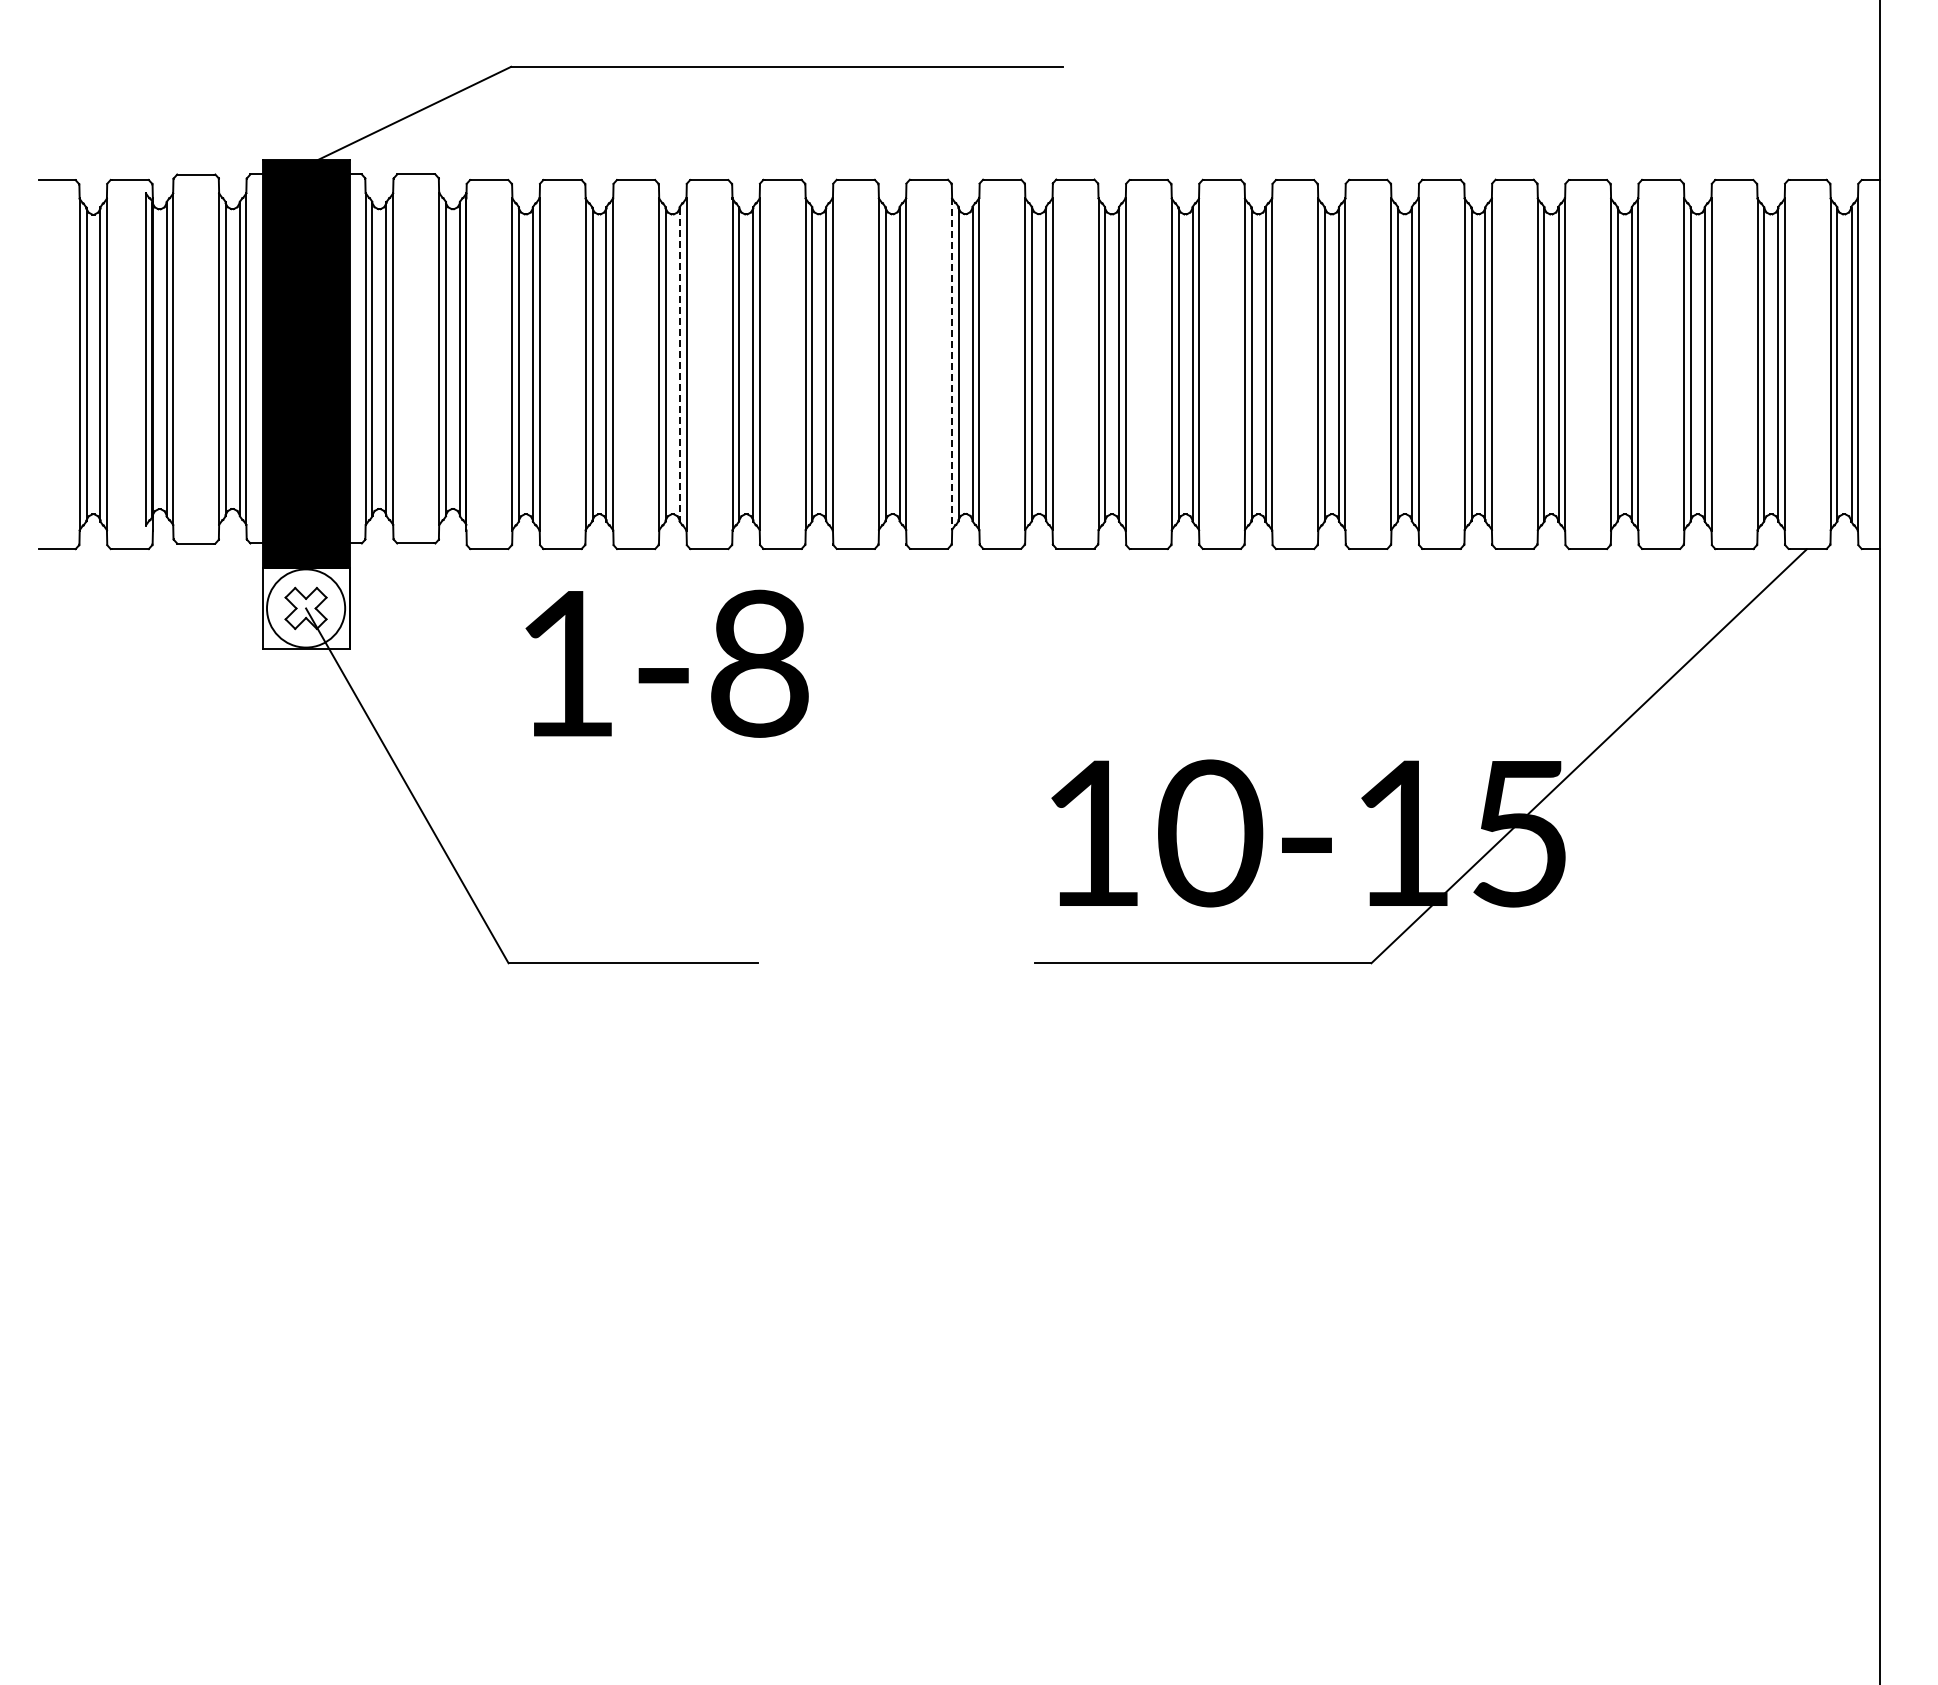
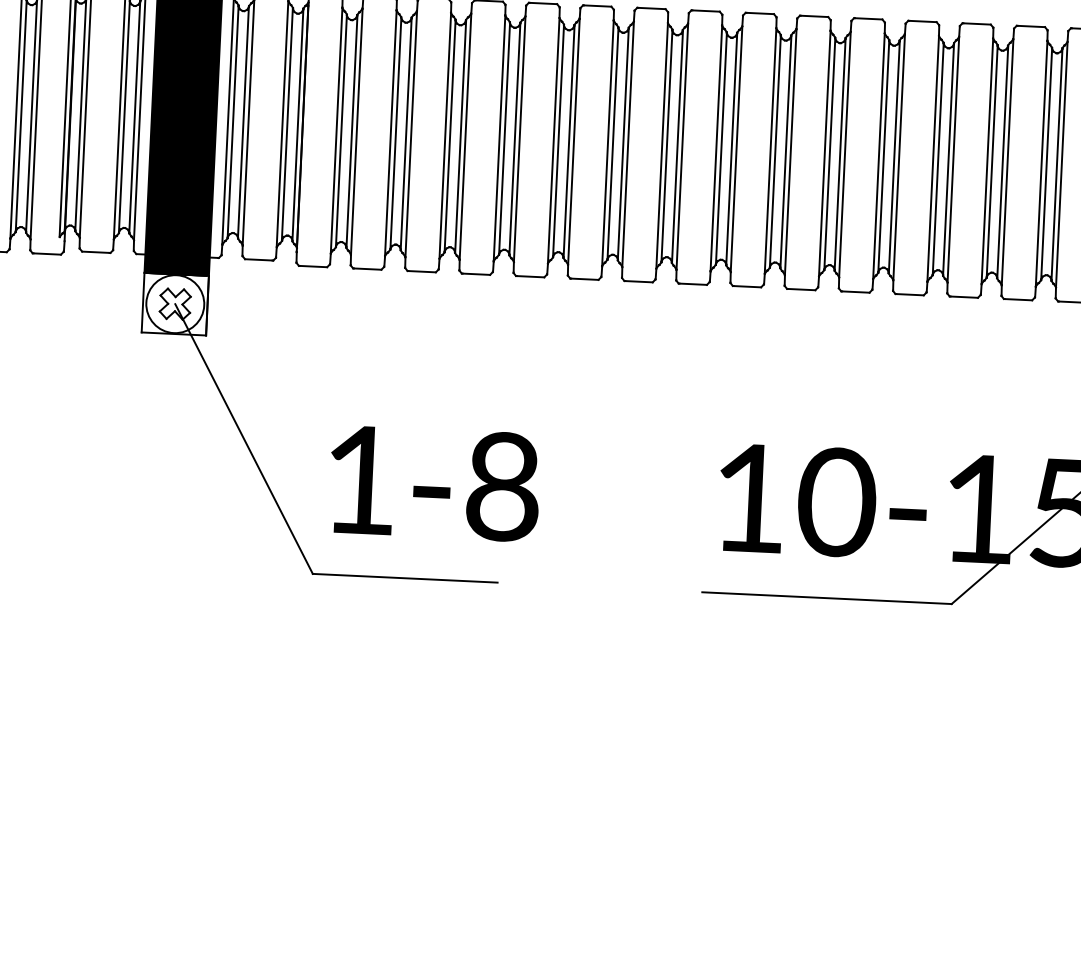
line: (680, 364) -> (461, 136), dashed -> solid
line: (952, 364) -> (662, 146), dashed -> solid
text: (666, 663) -> (434, 483), moved

